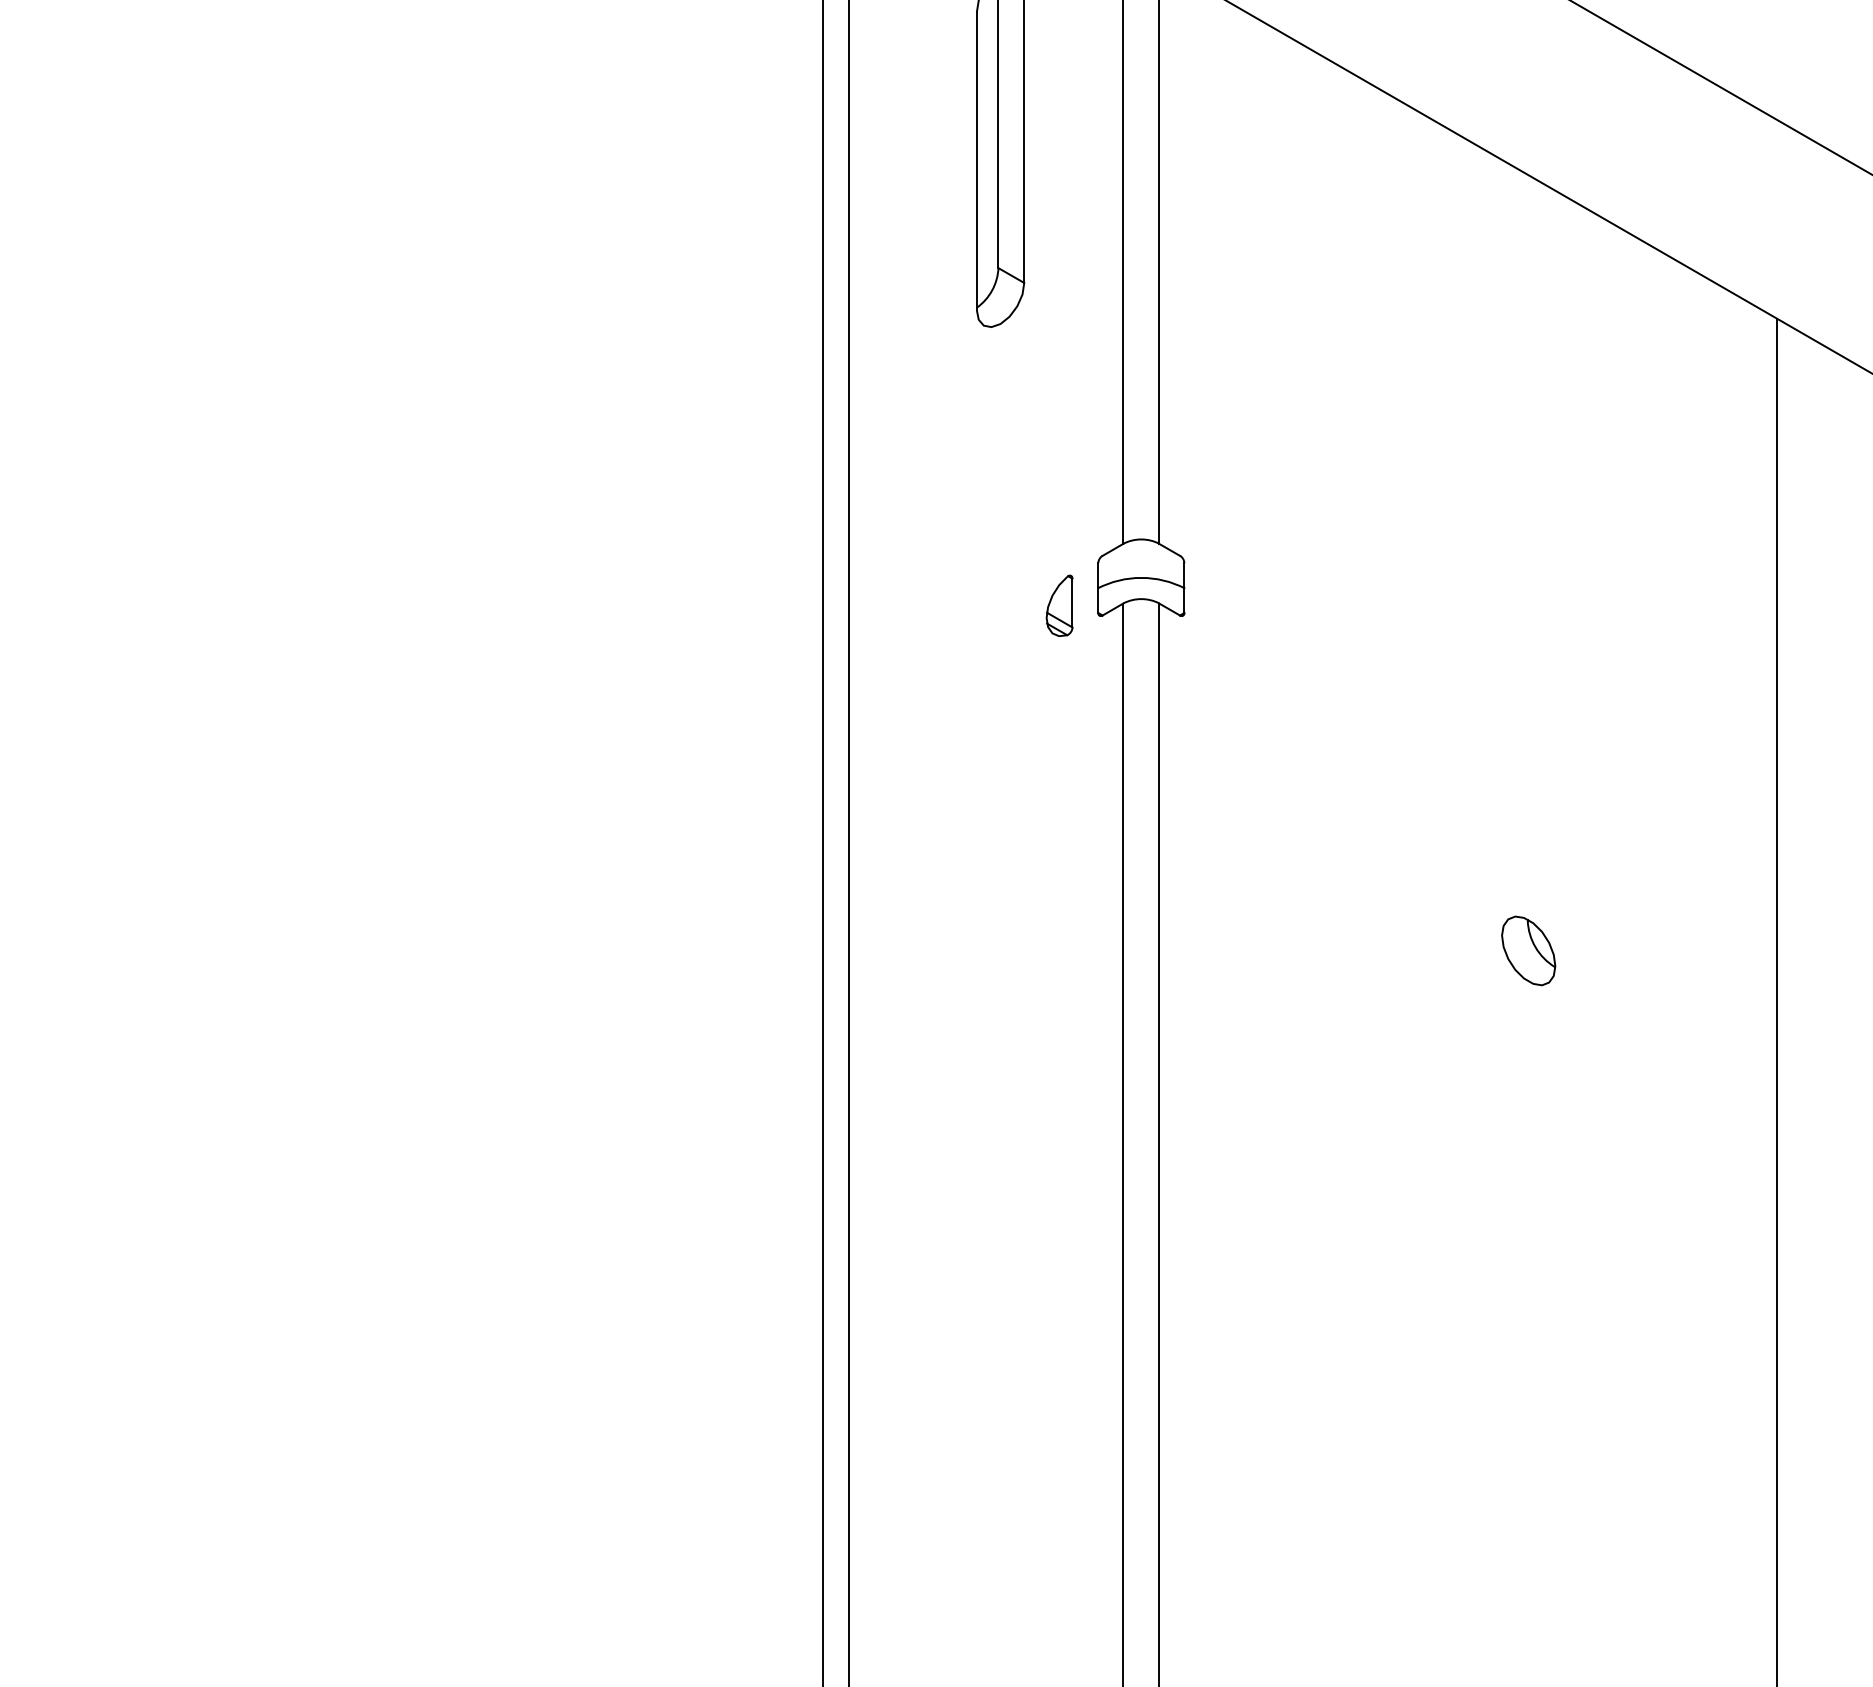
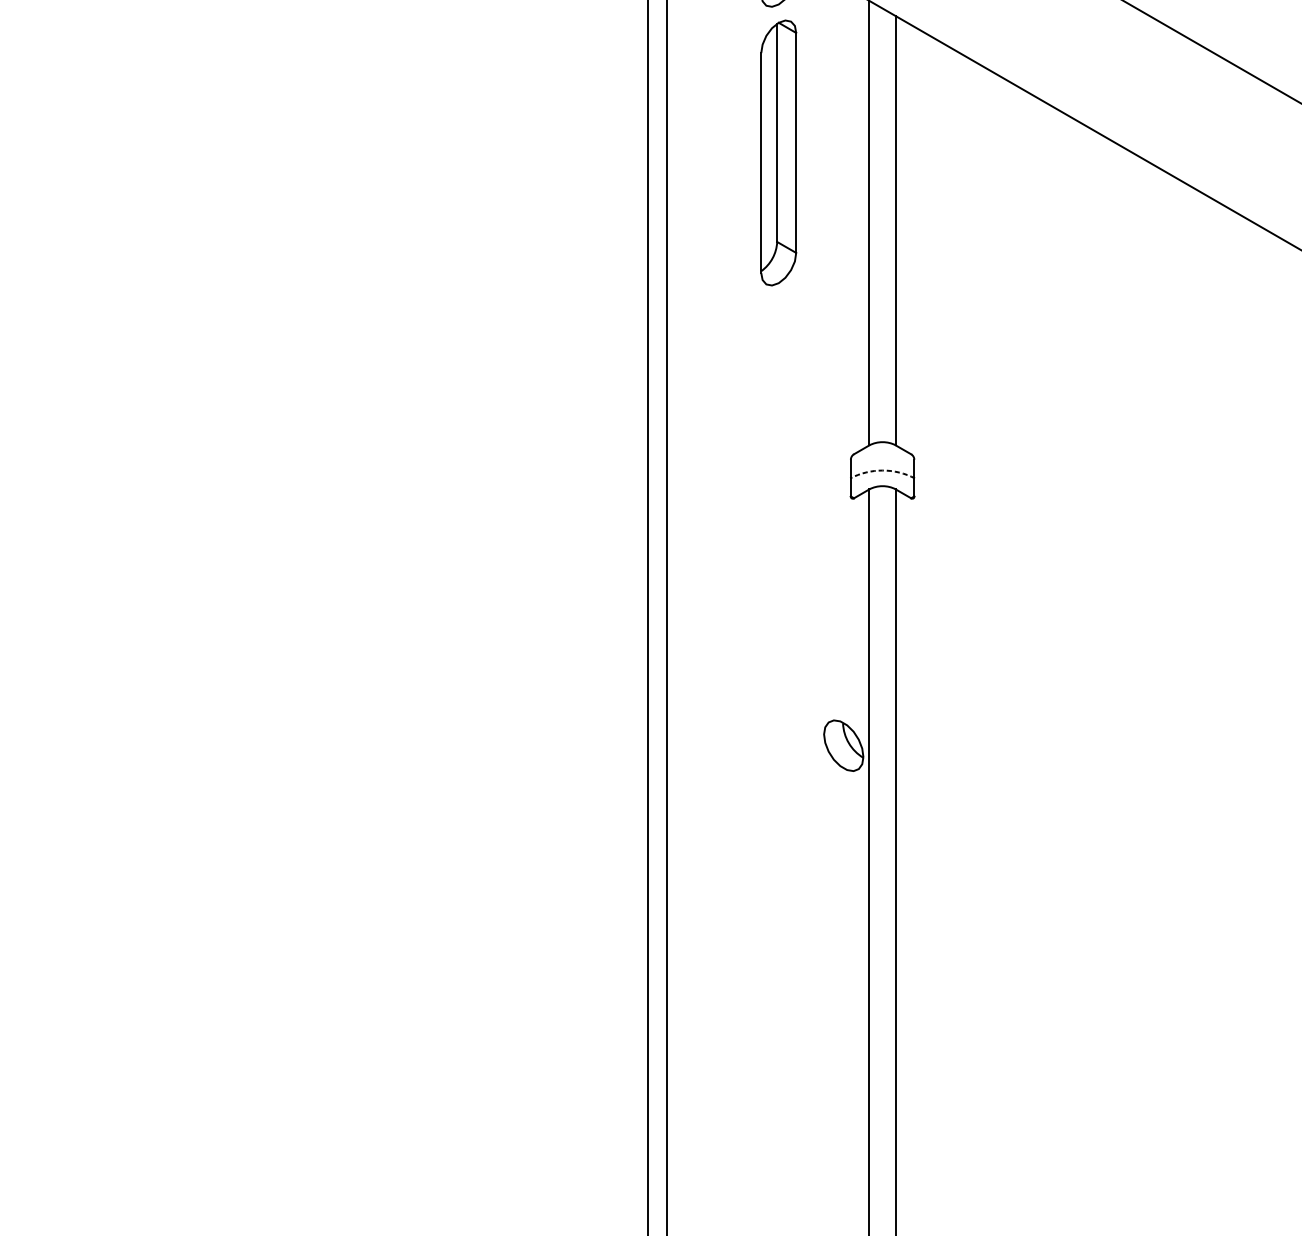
arc: (1141, 577) -> (882, 470), solid -> dashed
part: (1059, 605) -> (822, 490), removed
part: (1528, 950) -> (843, 745), moved

